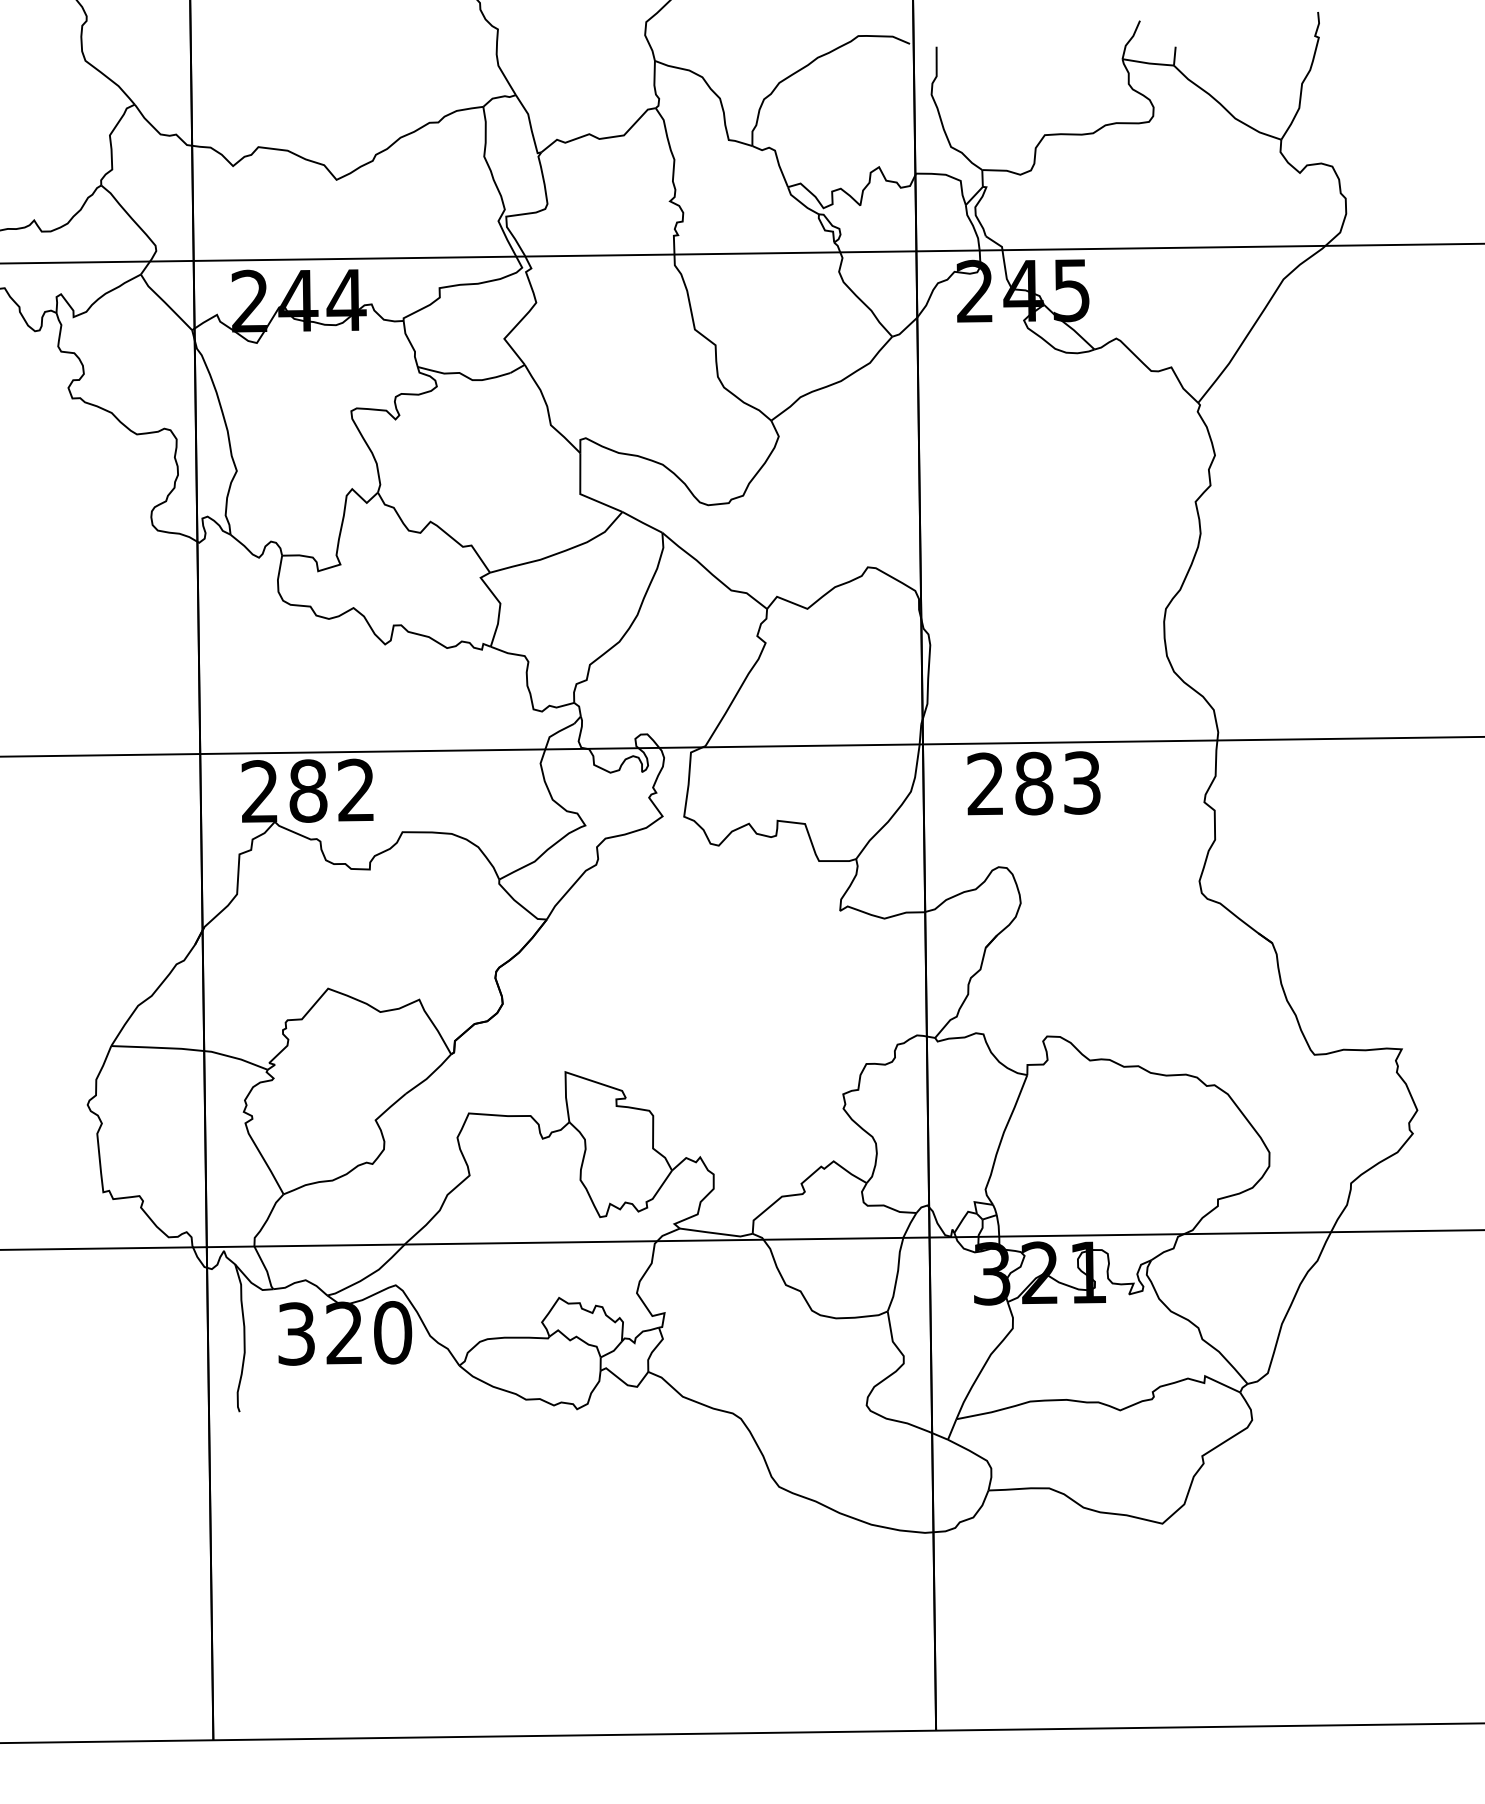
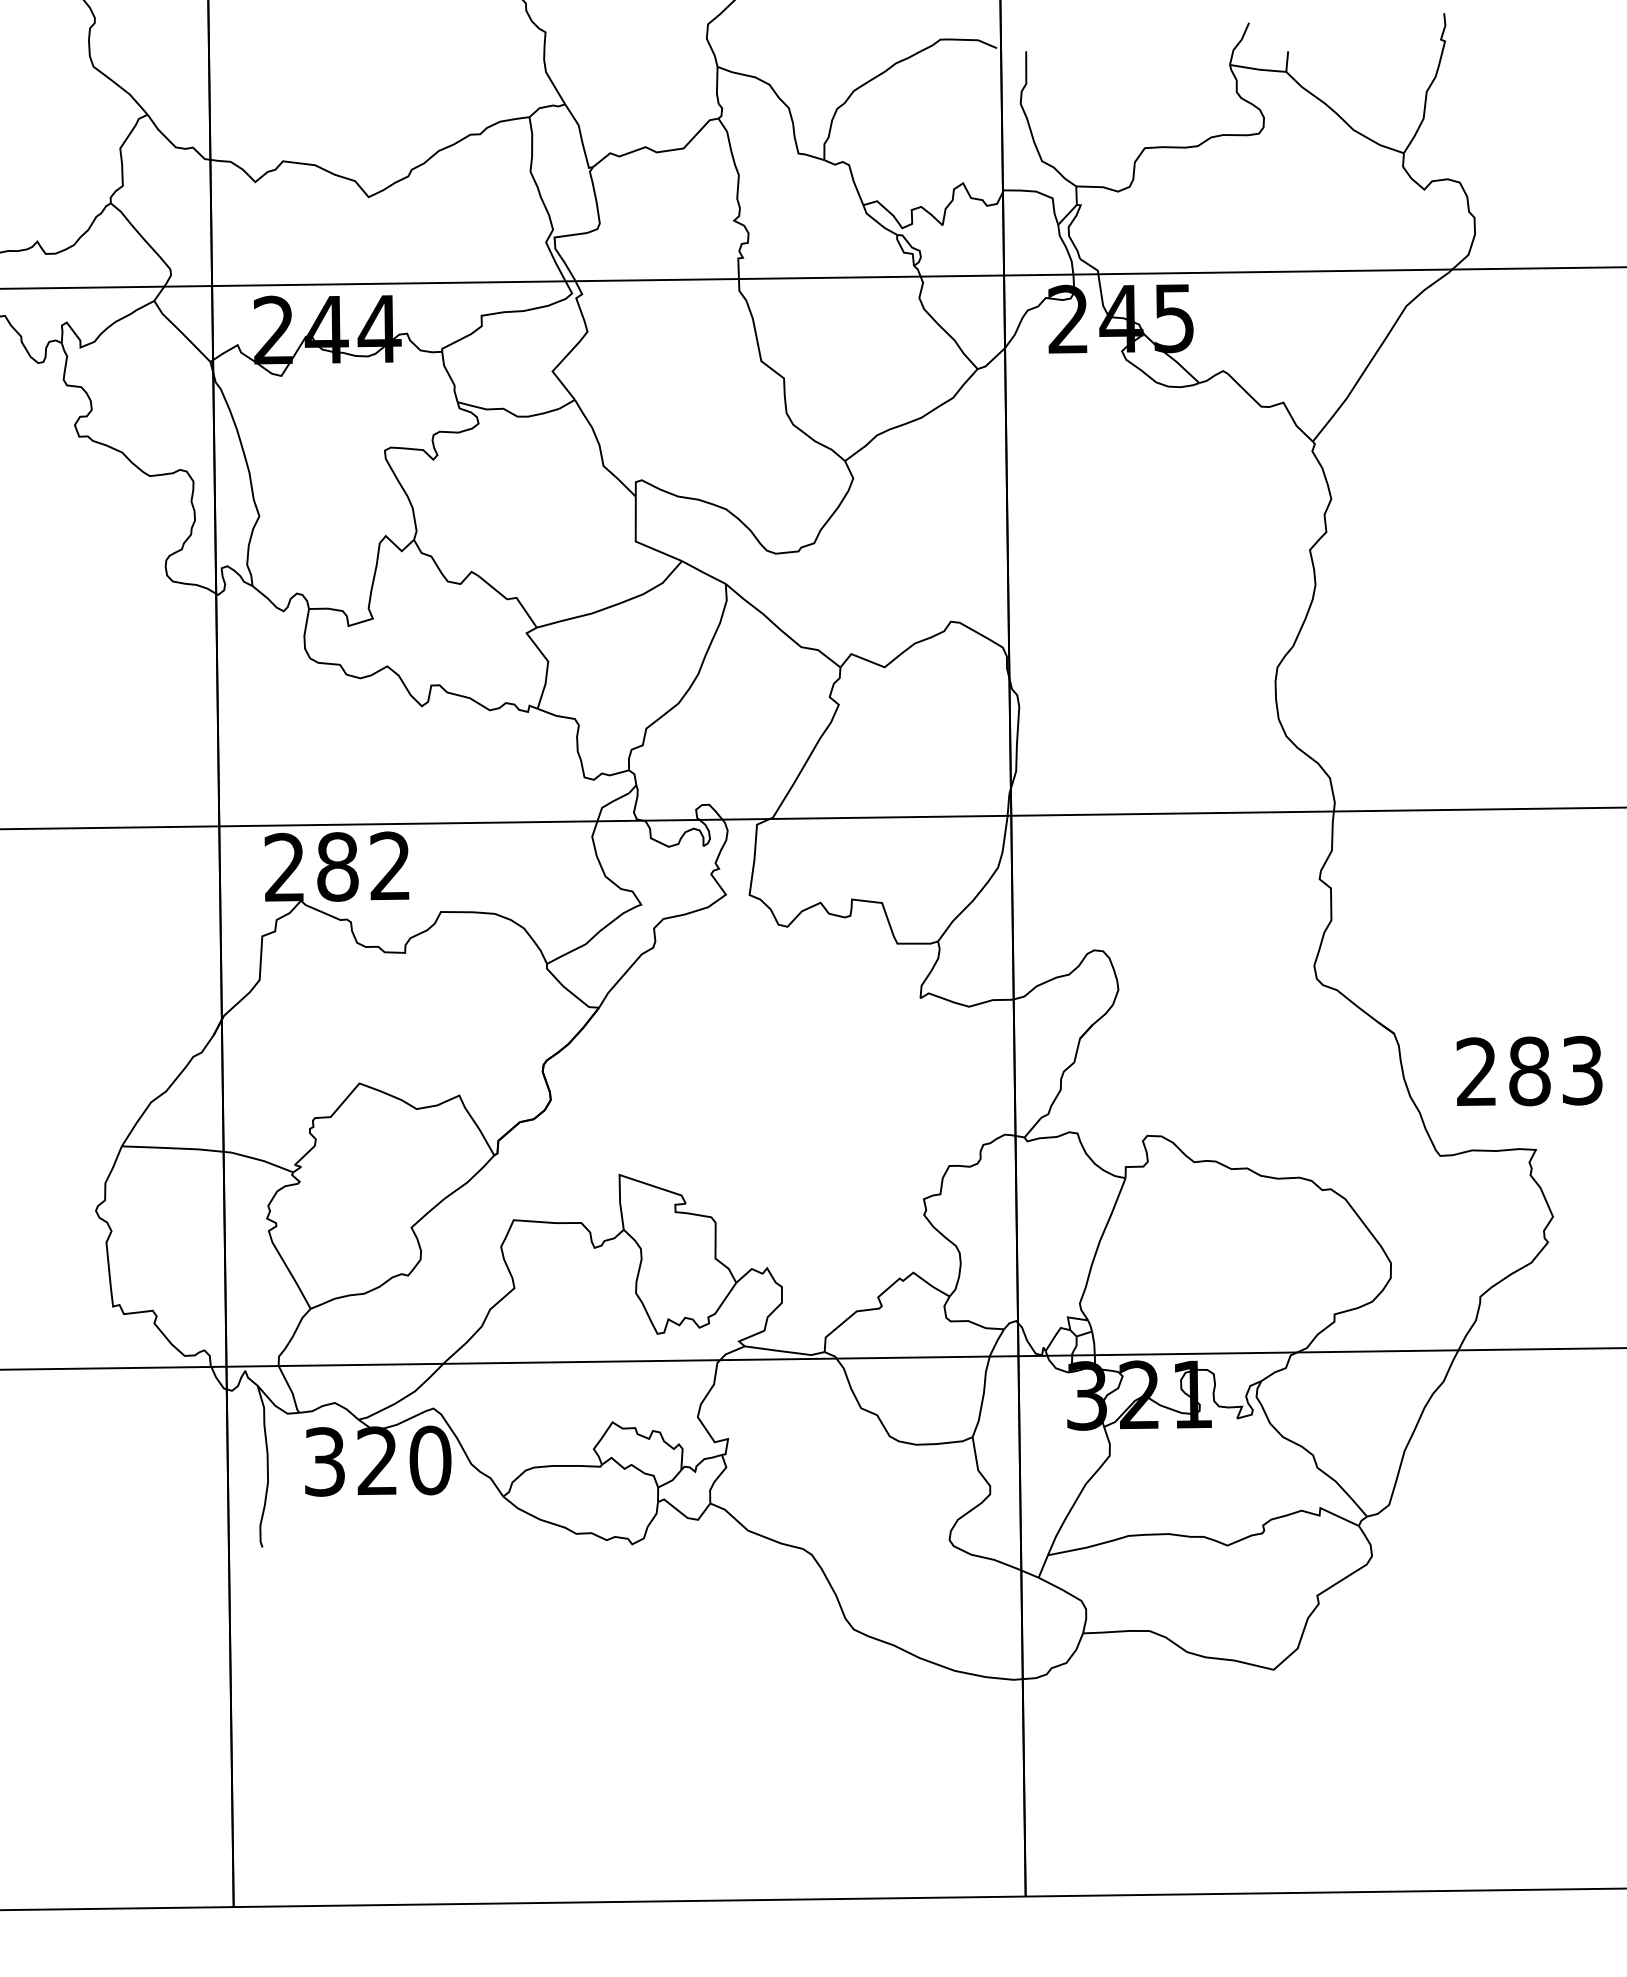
text: (1033, 783) -> (1529, 1071), moved

